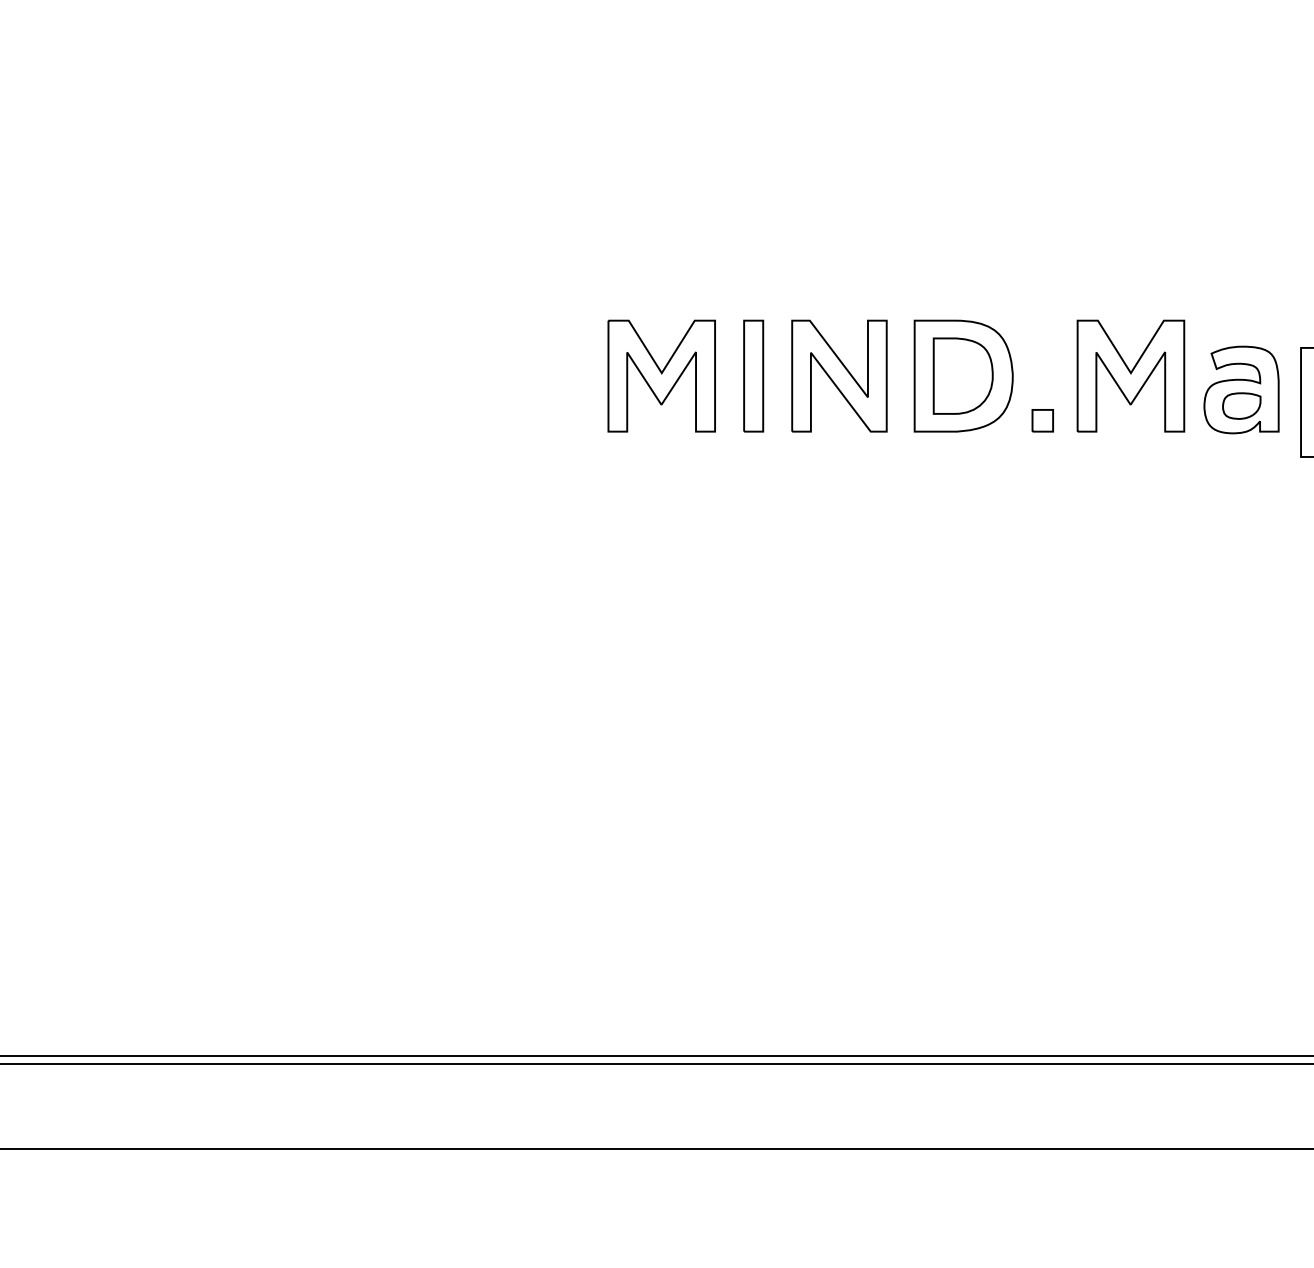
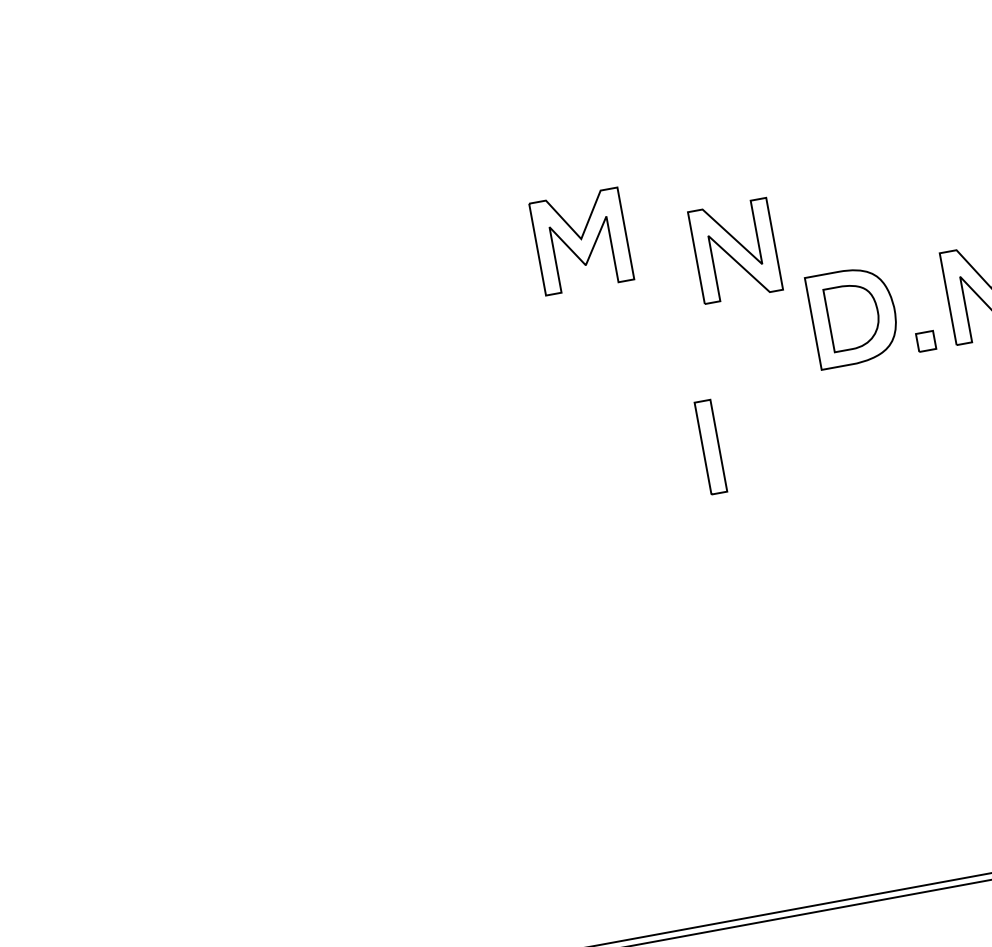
part: (661, 375) -> (581, 241), moved
part: (753, 375) -> (710, 446), moved
part: (839, 375) -> (735, 250), moved

